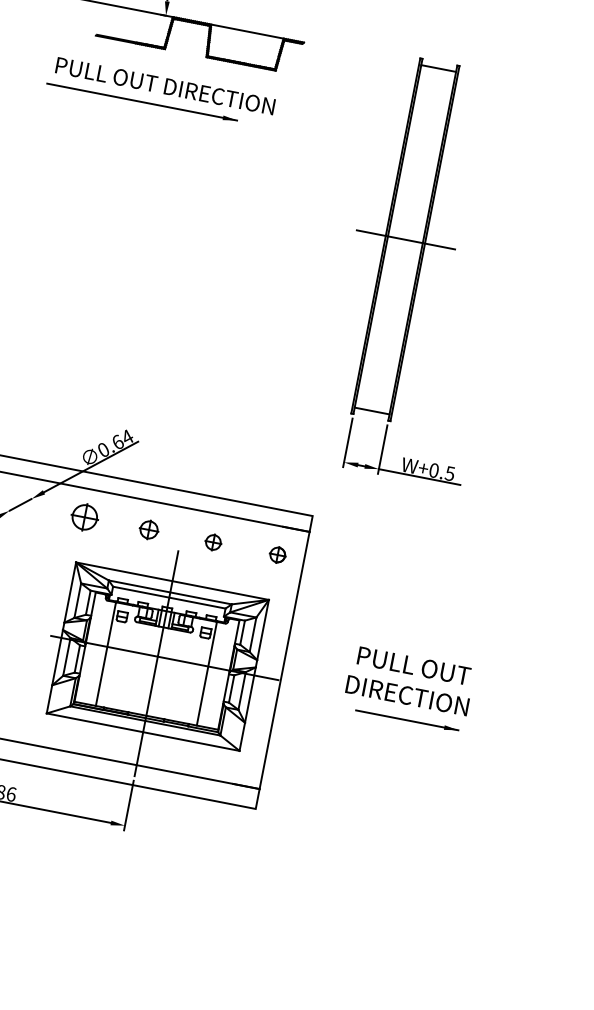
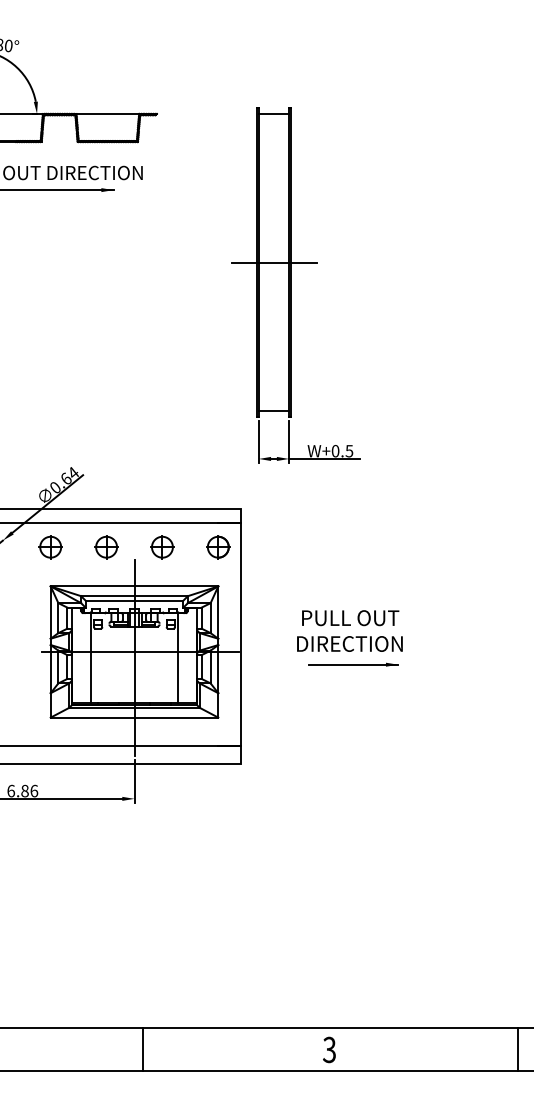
part: (148, 530) -> (106, 547), size x1.43
part: (213, 542) -> (162, 547), size x1.67
part: (277, 555) -> (218, 547), size x1.67

